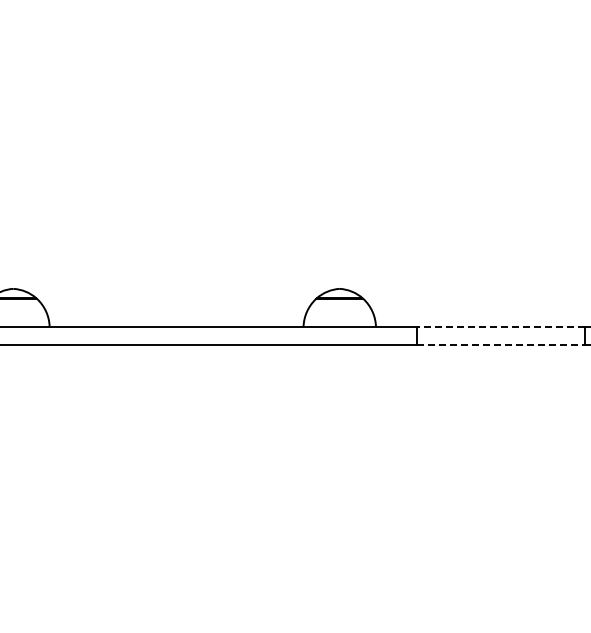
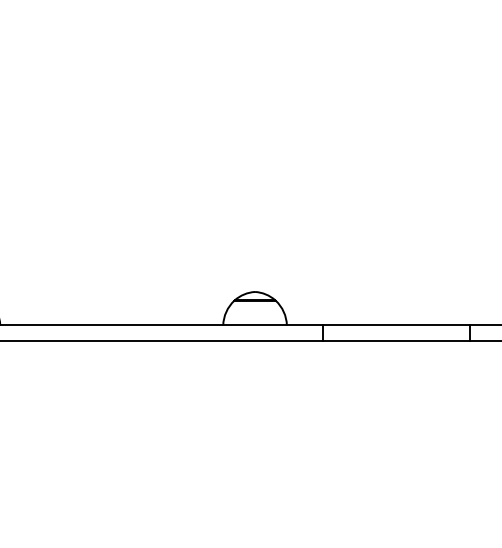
line: (500, 326) -> (396, 325), dashed -> solid
line: (501, 345) -> (397, 341), dashed -> solid

